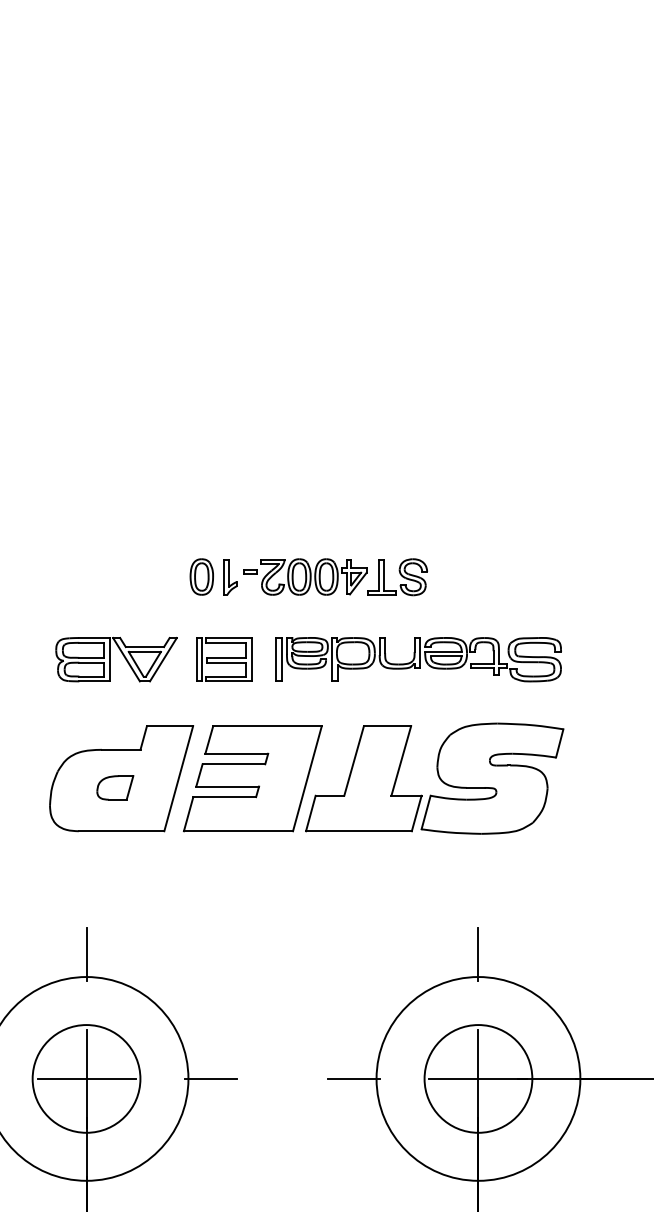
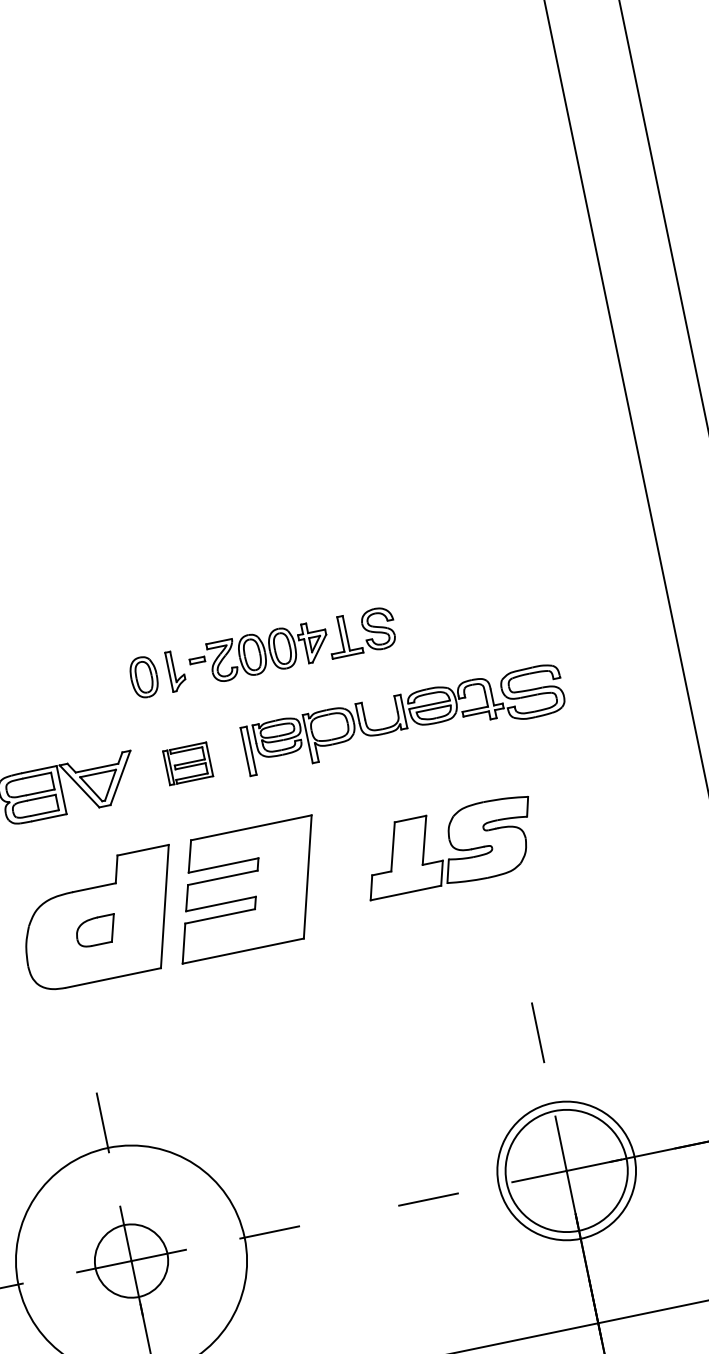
part: (224, 659) -> (188, 763), size x0.7
part: (434, 778) -> (448, 847), size x0.6
circle: (86, 1078) -> (131, 1260), size x0.6
circle: (478, 1078) -> (566, 1170), size x0.6

